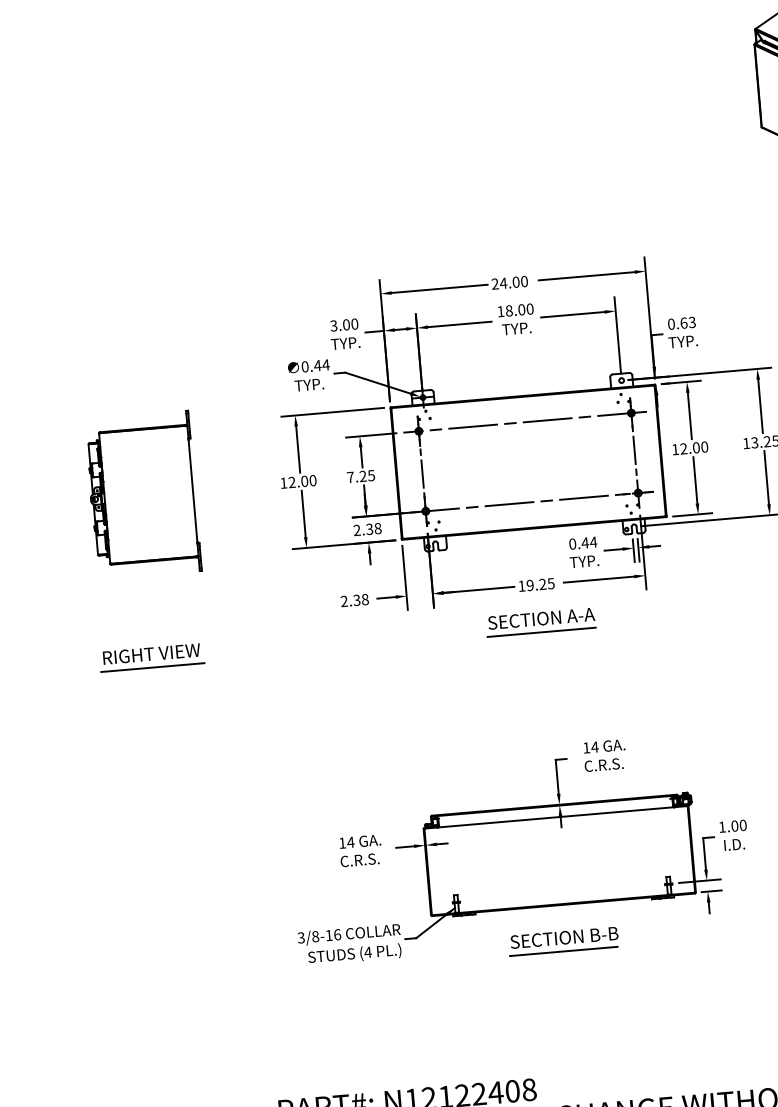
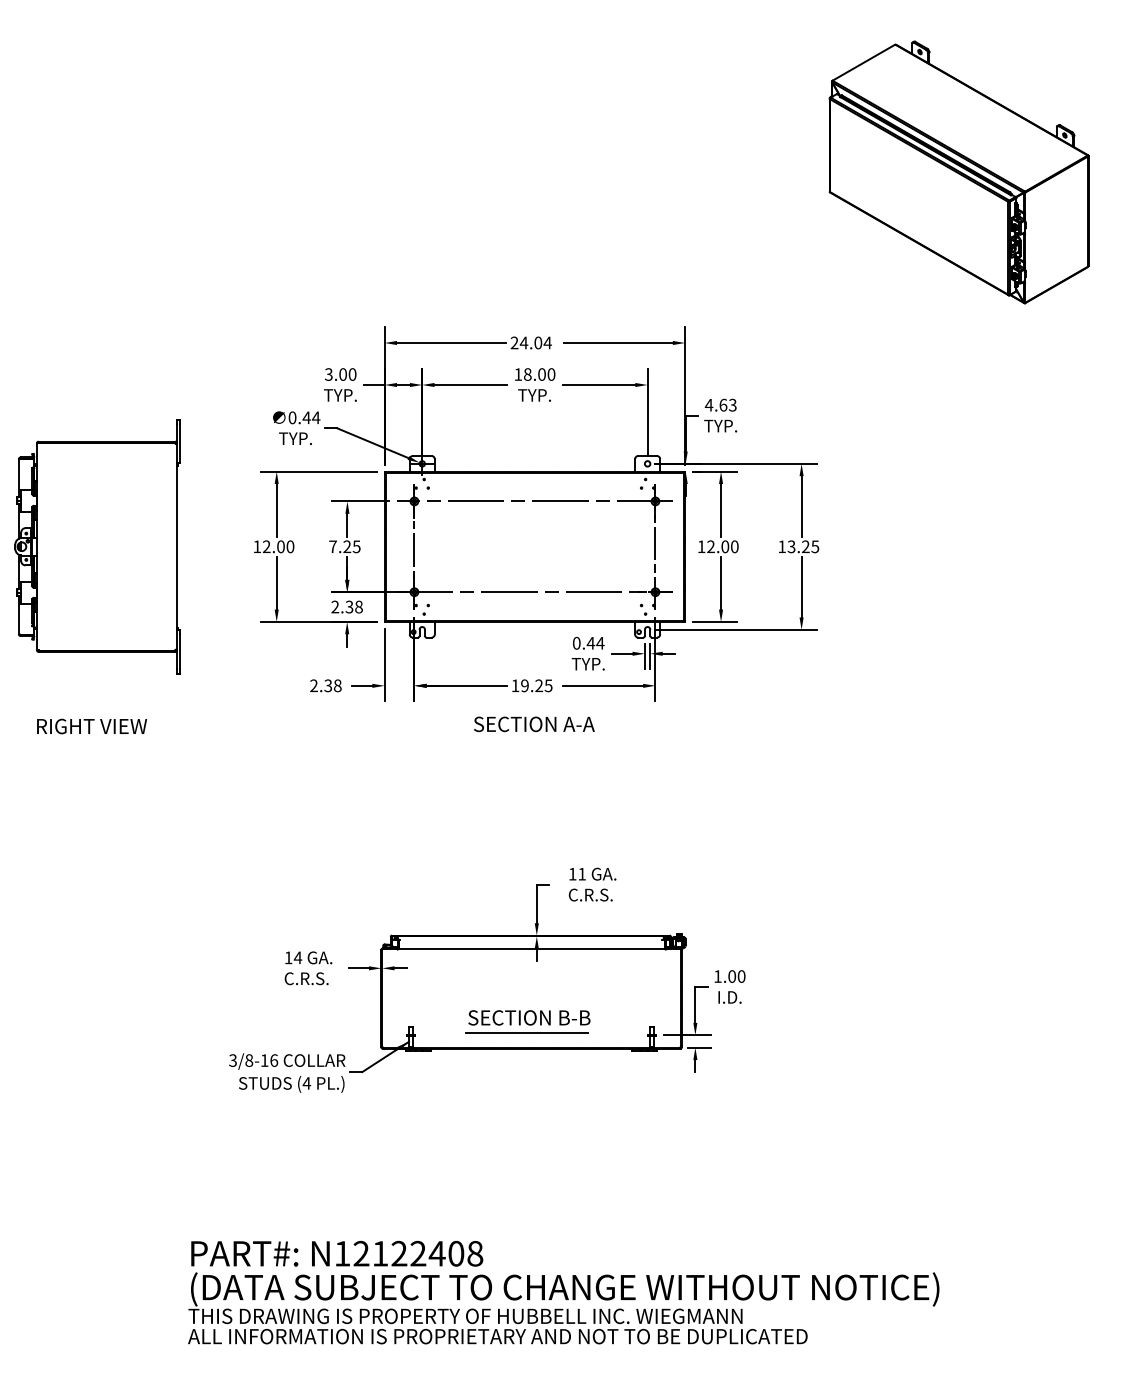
text: (524, 281) -> (547, 342), 24.00 -> 24.04
text: (670, 323) -> (708, 404), 0.63 -> 4.63
part: (142, 495) -> (96, 546), size x1.4
line: (541, 632) -> (533, 739), removed
line: (152, 667) -> (91, 741), removed
text: (594, 747) -> (581, 874), 14 -> 11
part: (563, 941) -> (527, 1021), moved

